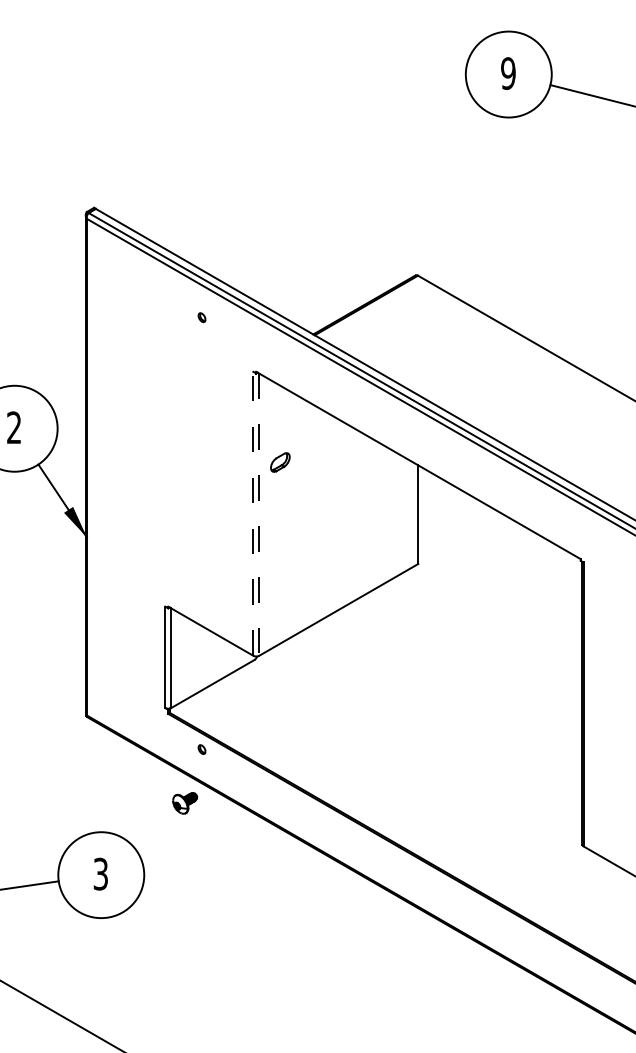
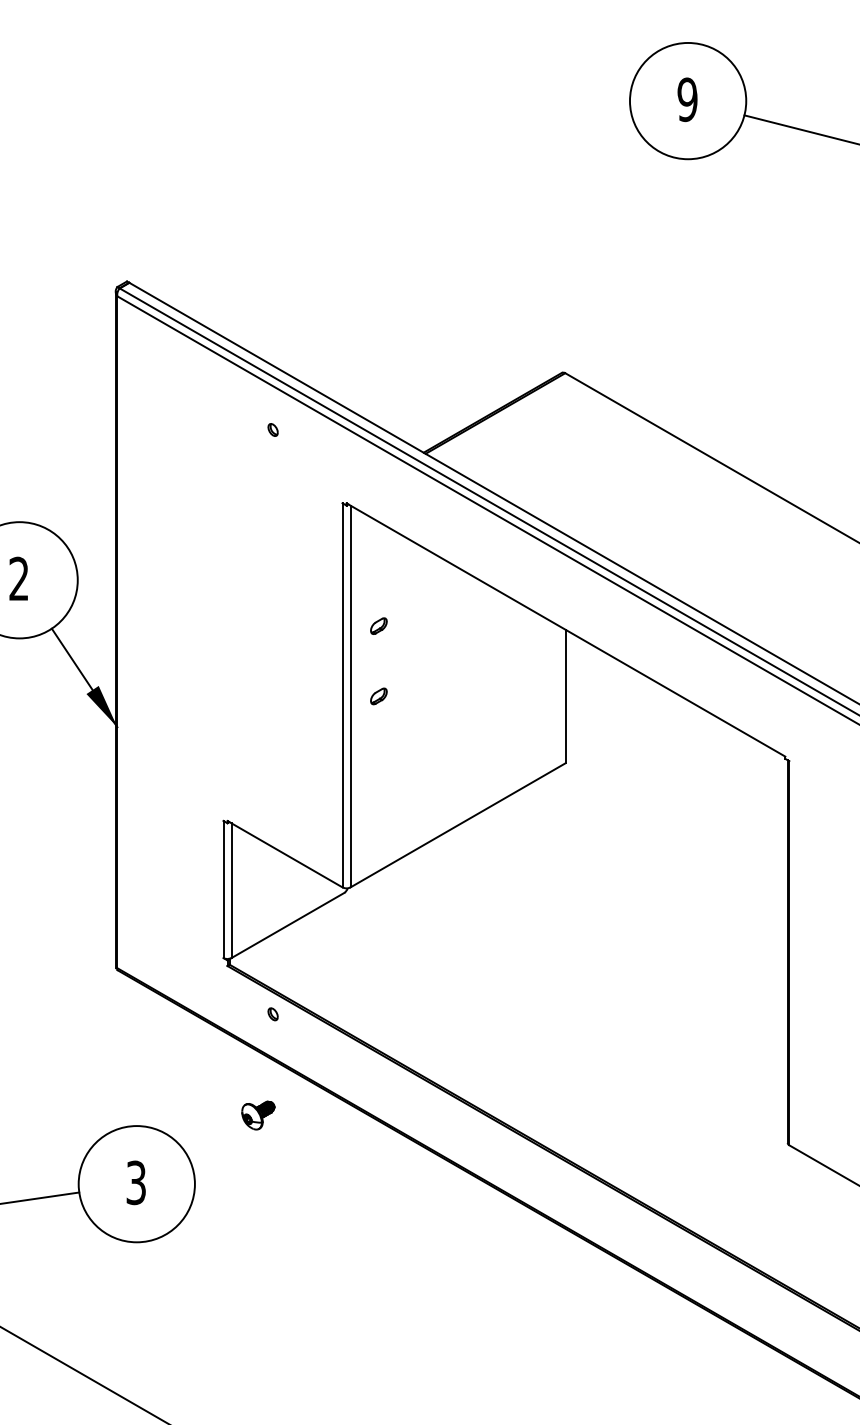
part: (279, 462) -> (377, 625), size x0.62
line: (253, 513) -> (342, 694), dashed -> solid
part: (279, 514) -> (377, 696), added
line: (259, 515) -> (350, 697), dashed -> solid
part: (185, 803) -> (258, 1115), moved

